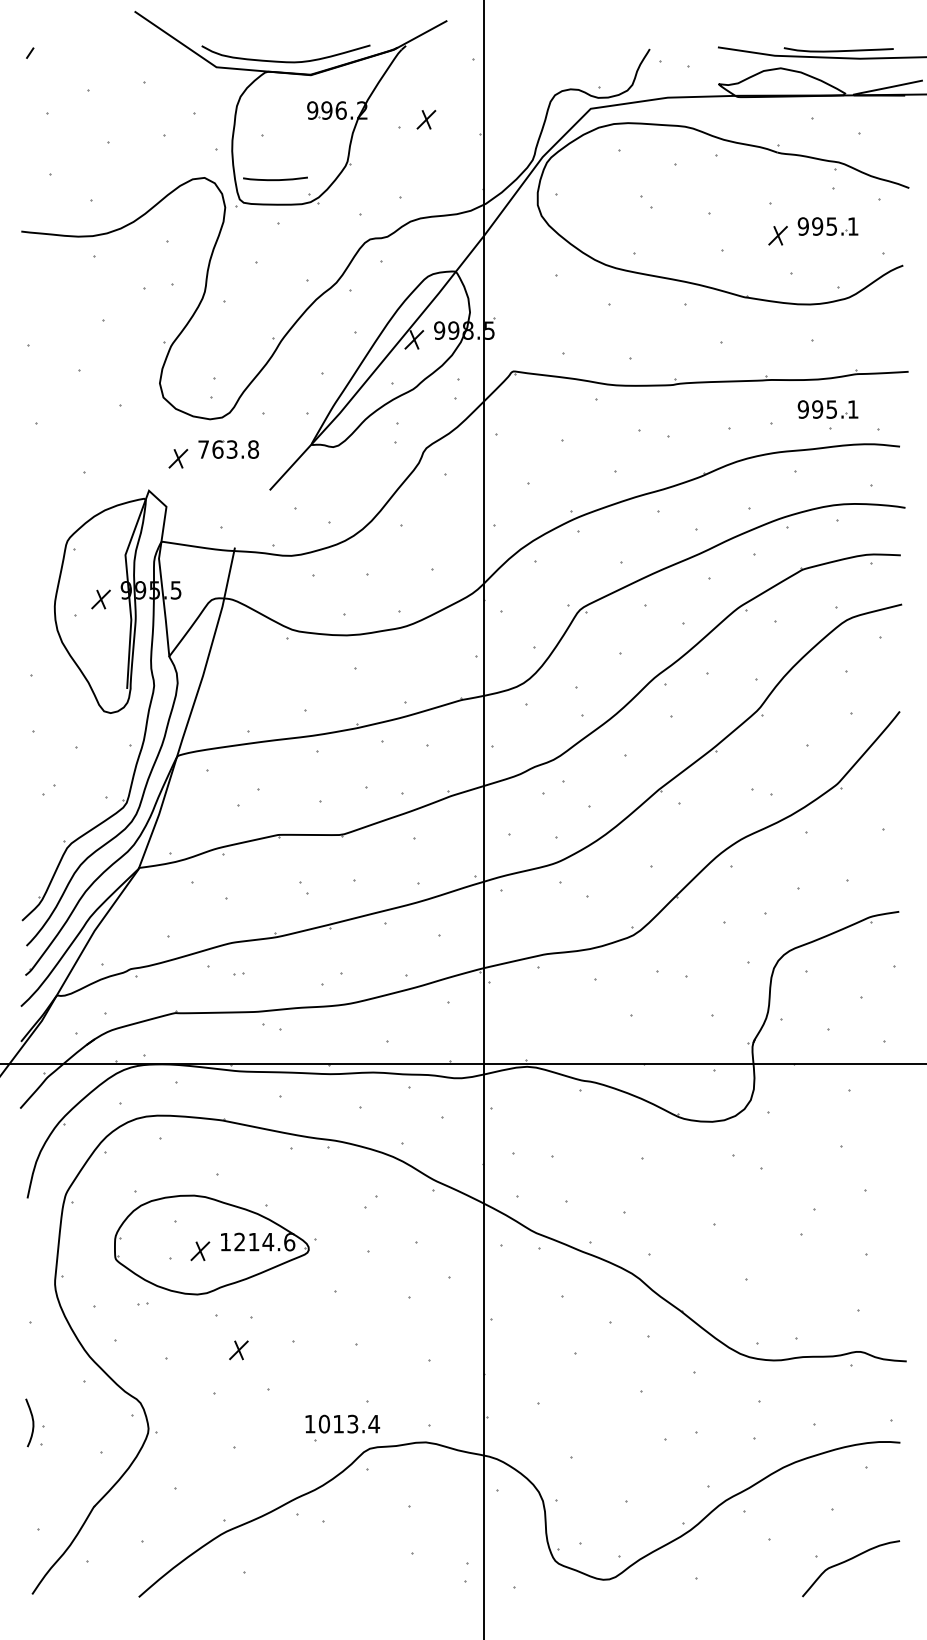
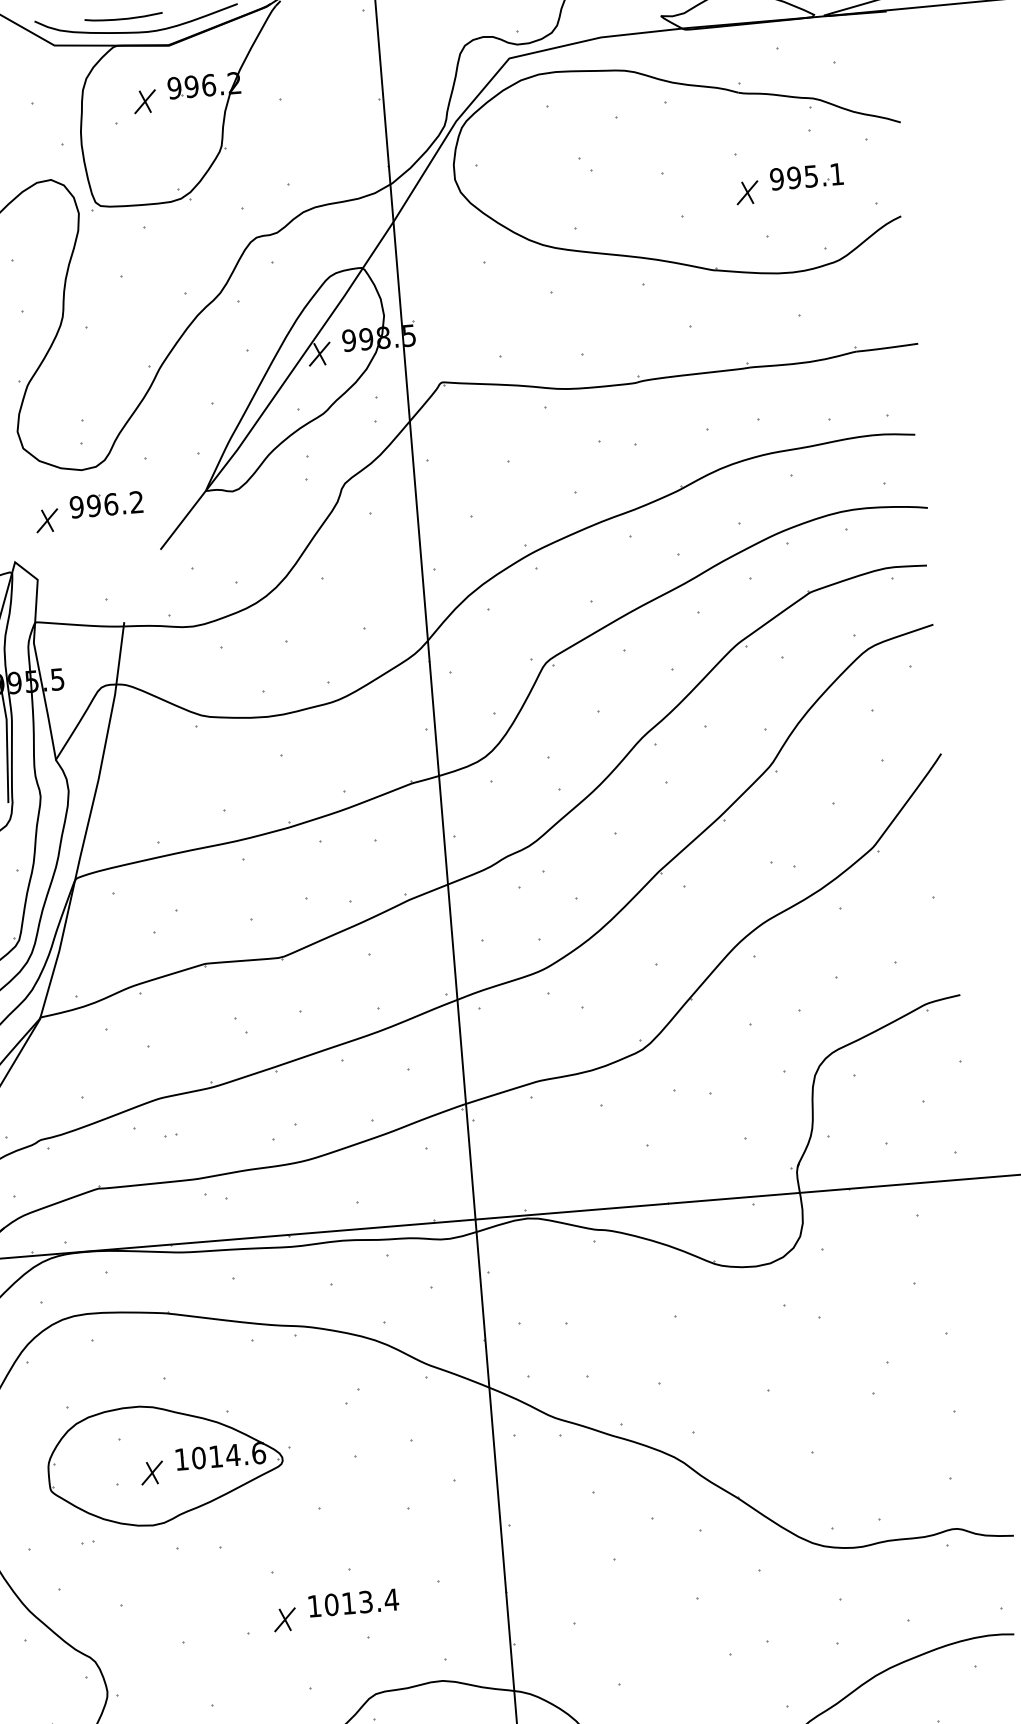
part: (426, 119) -> (145, 101), moved
curve: (275, 179) -> (123, 18), moved
part: (827, 409) -> (824, 397), removed
text: (228, 449) -> (106, 504), 763.8 -> 996.2
text: (239, 1241) -> (198, 1457), 1214.6 -> 1014.6
part: (238, 1350) -> (284, 1620), moved
text: (342, 1423) -> (353, 1602), moved

